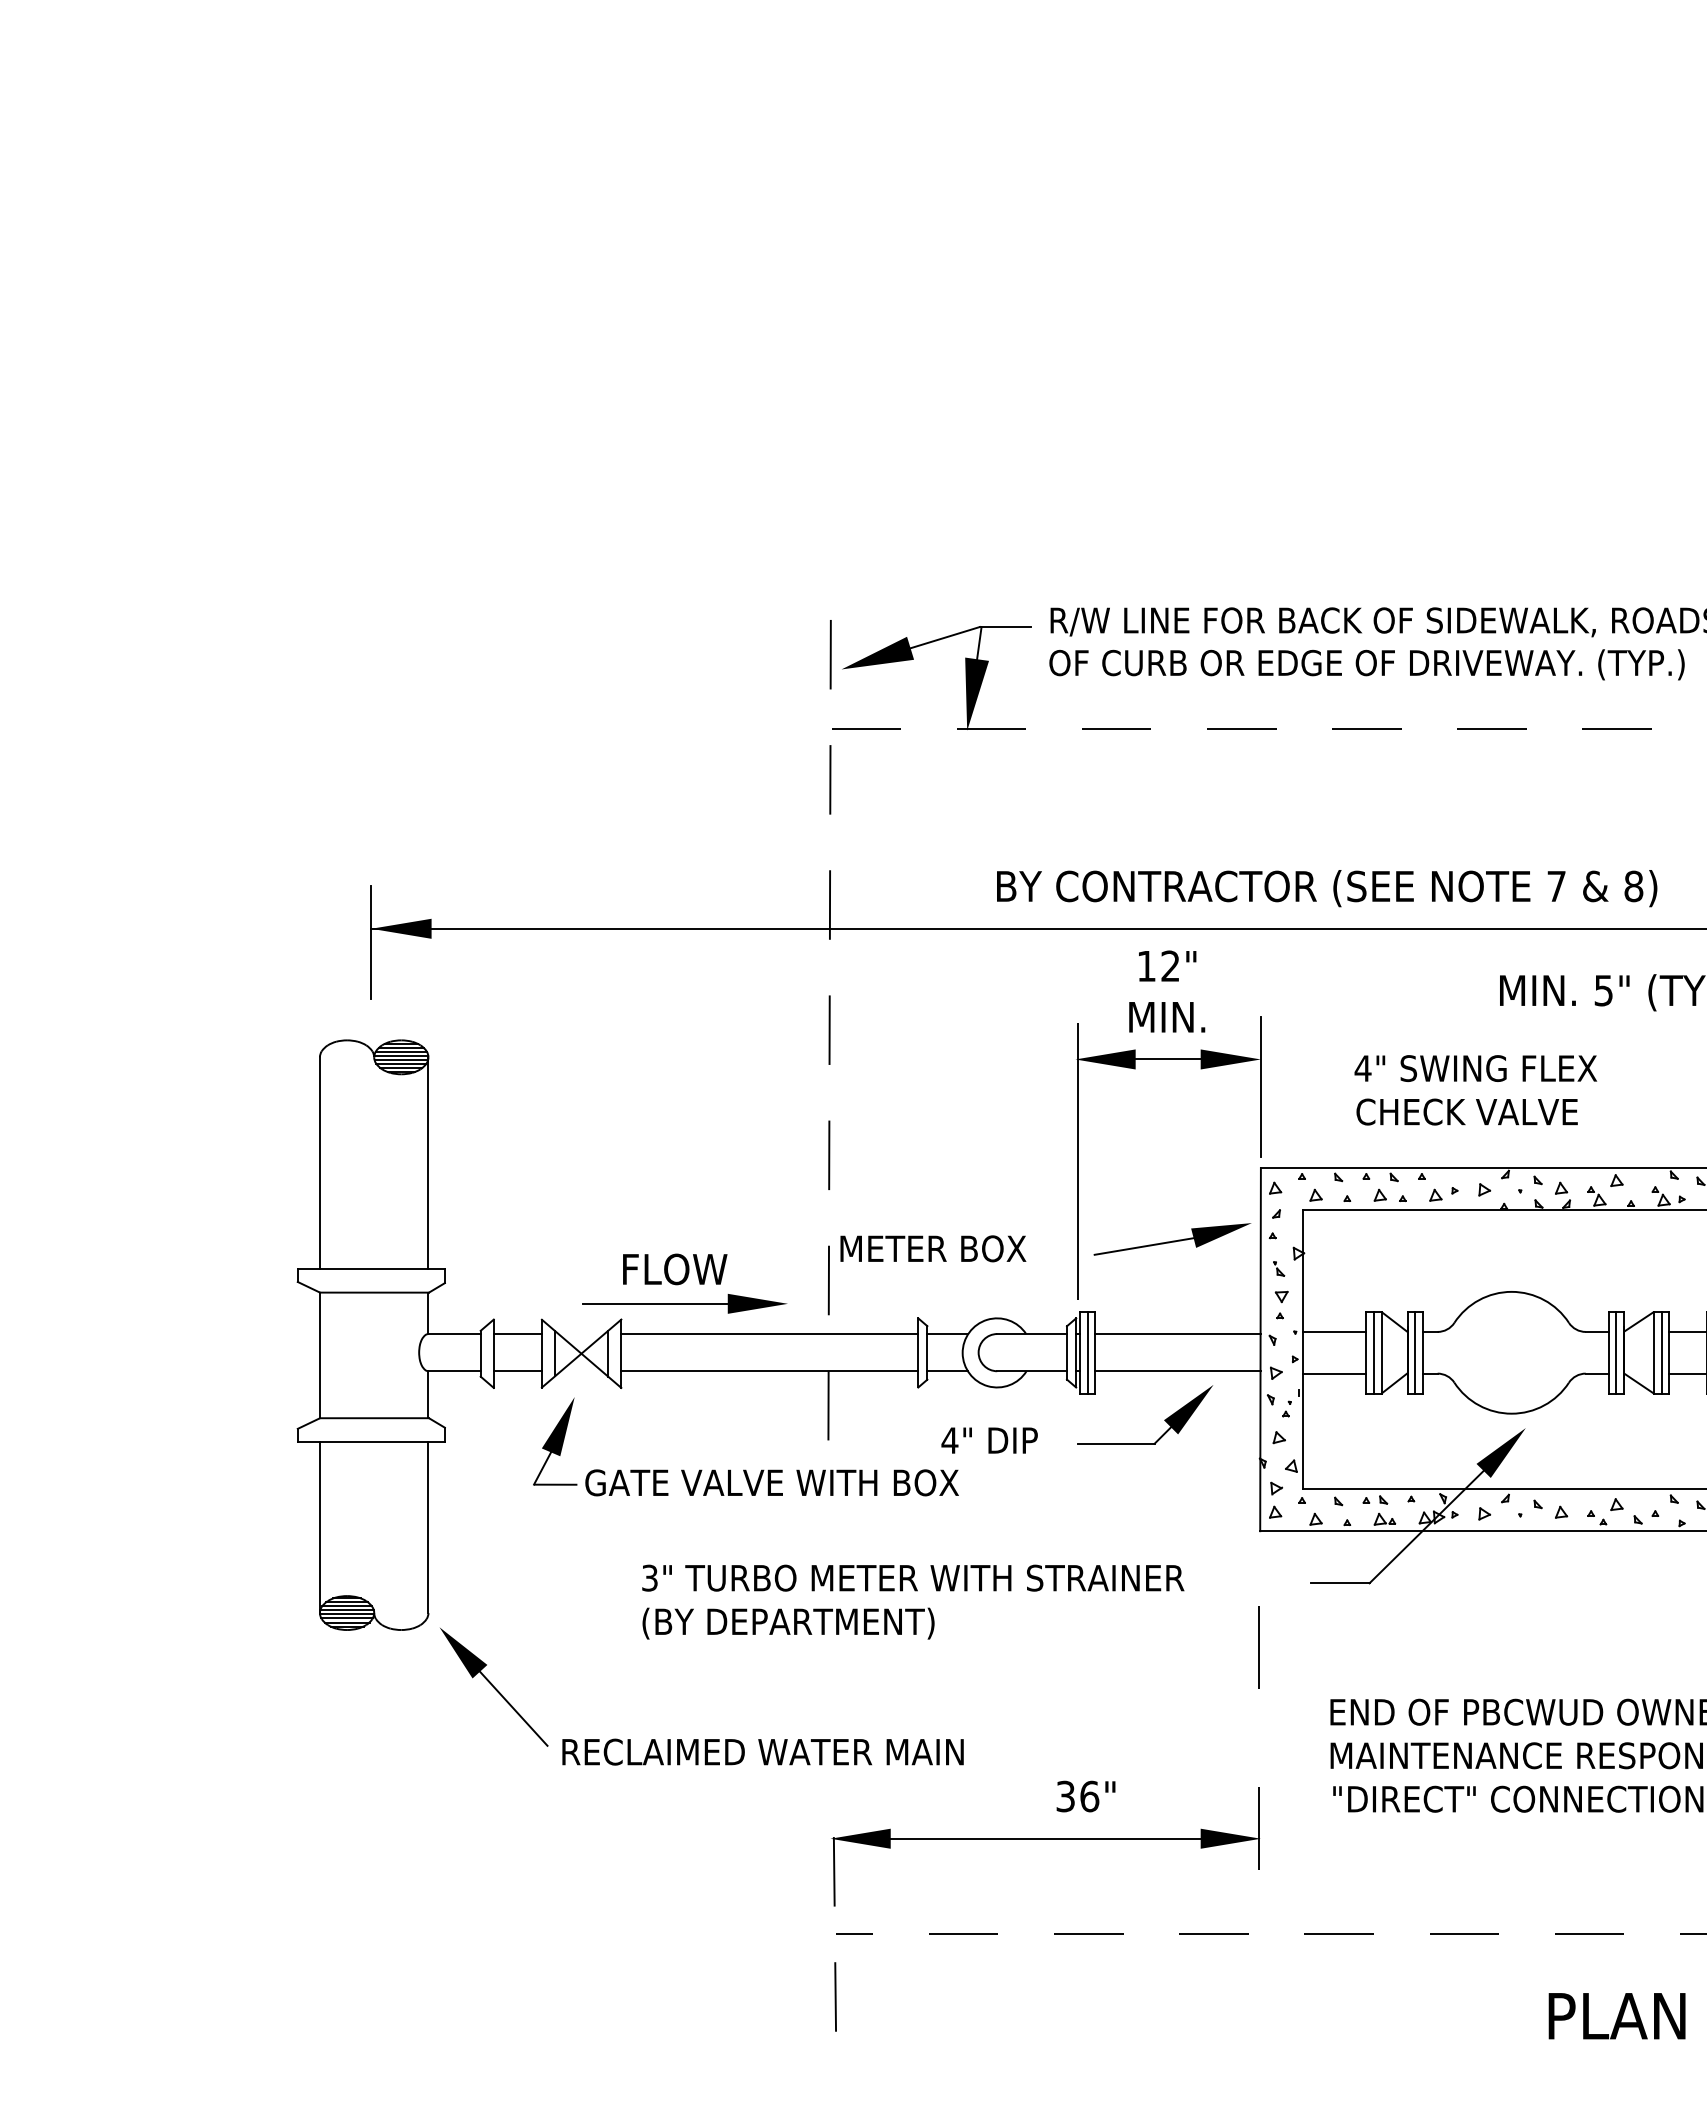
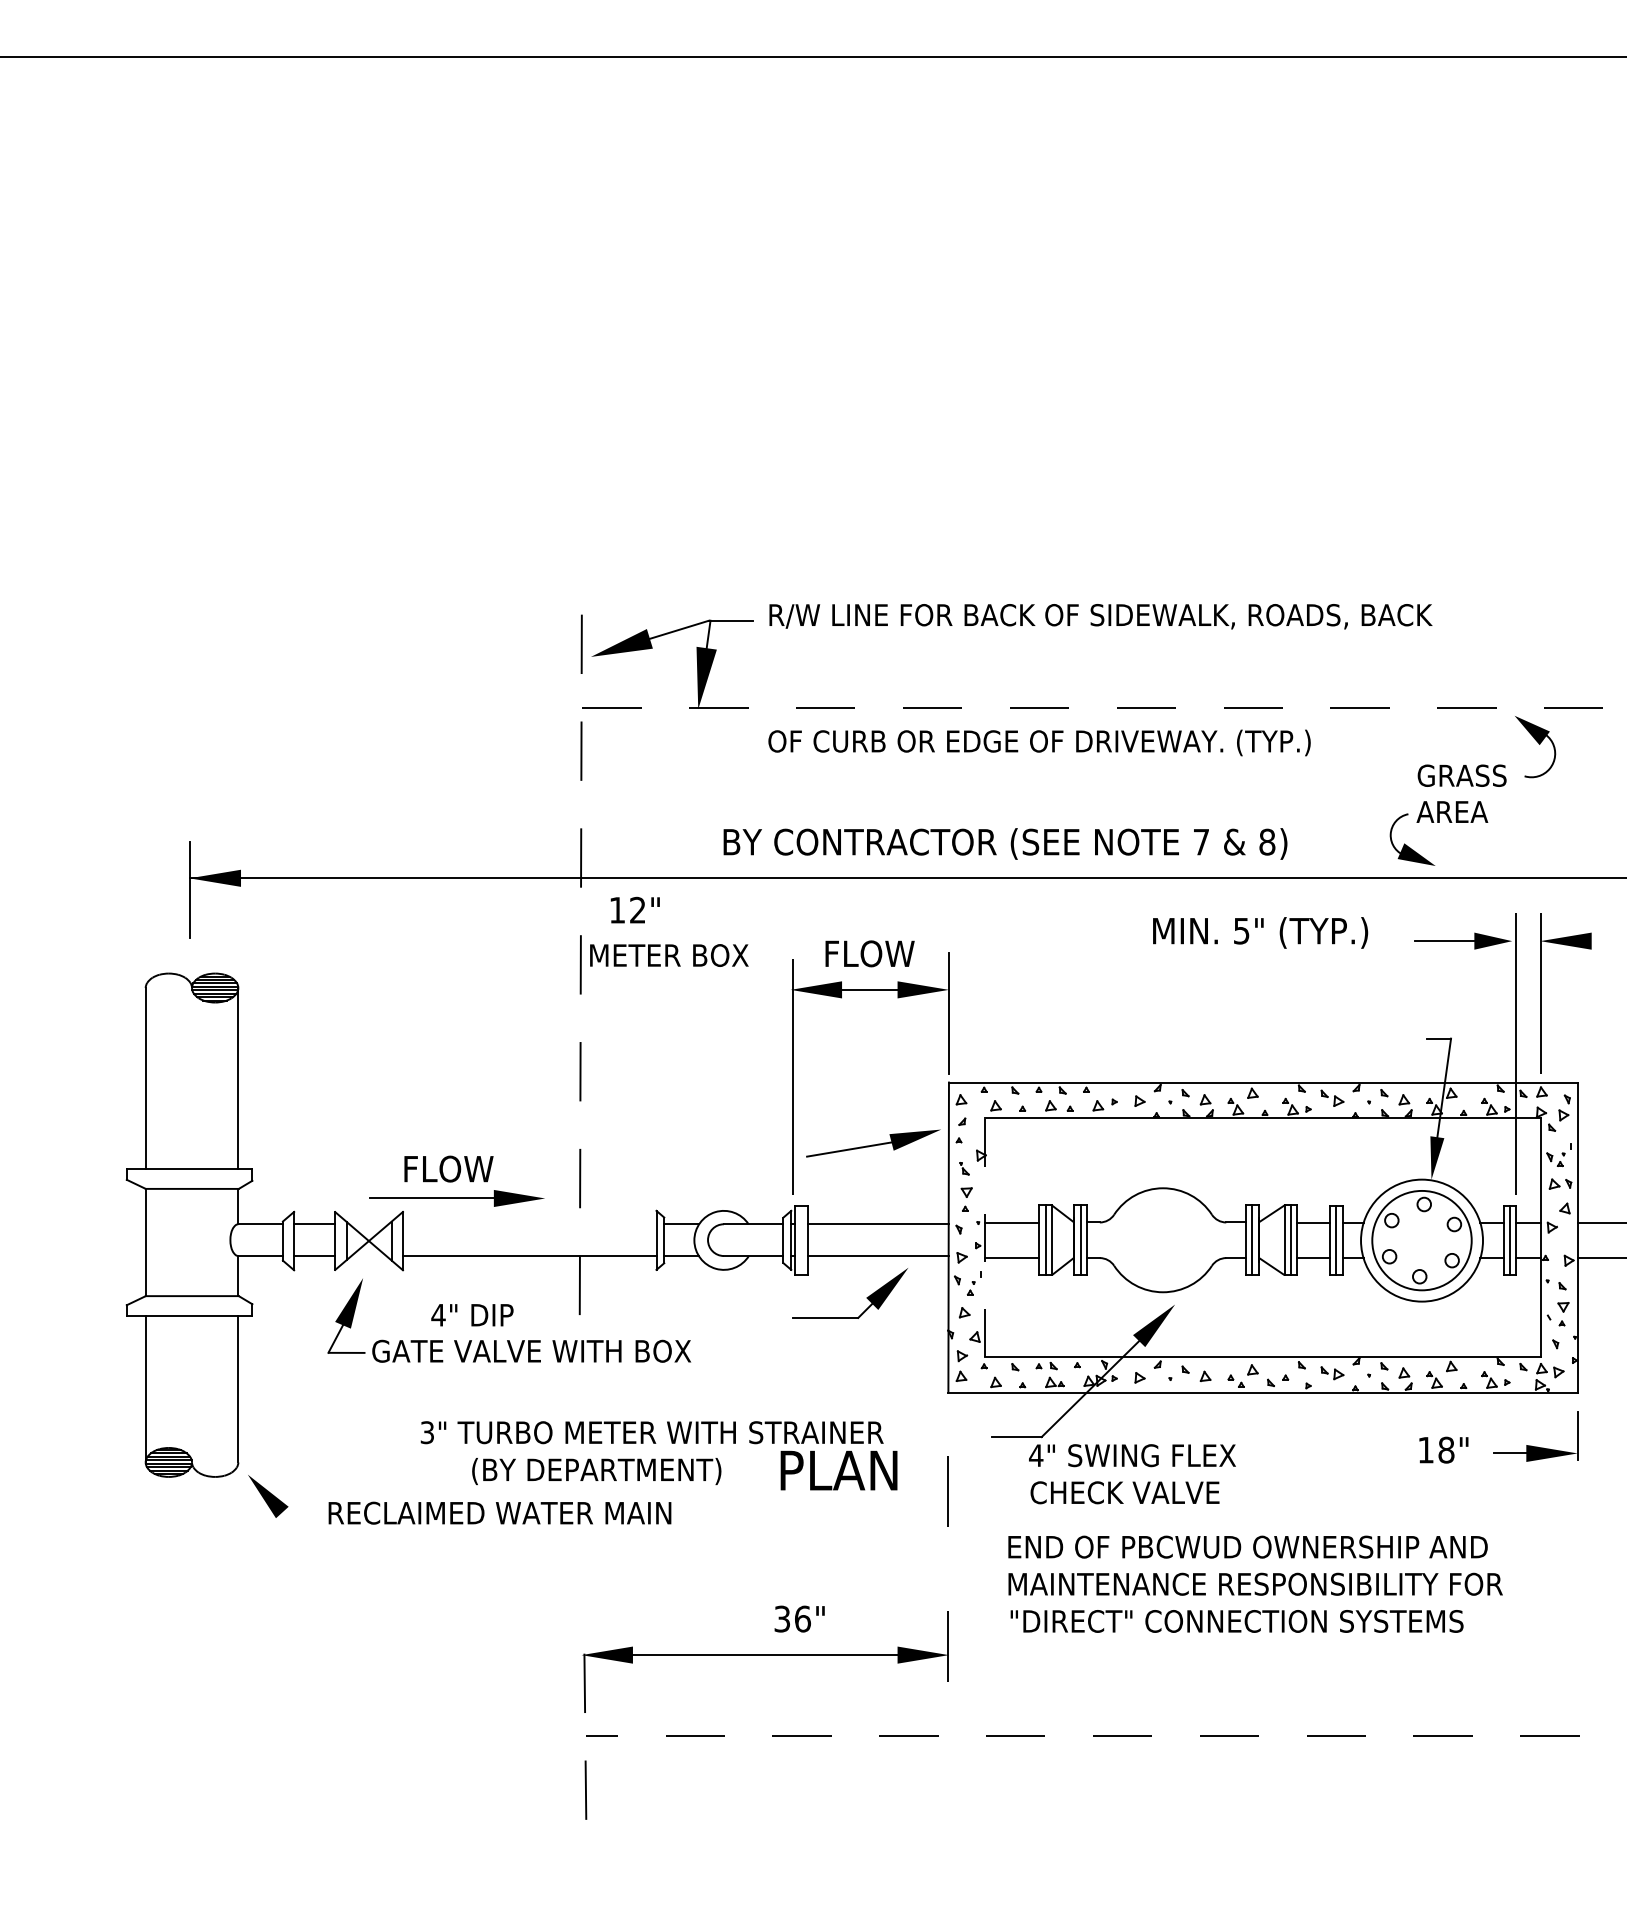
text: (1366, 664) -> (1039, 742), moved
text: (1166, 965) -> (634, 909), moved
text: (1167, 1016) -> (869, 953), MIN. -> FLOW
text: (1475, 1090) -> (1132, 1474), moved
text: (933, 1248) -> (669, 955), moved
line: (769, 1334) -> (529, 1224), removed
line: (1303, 1349) -> (985, 1237), solid -> dashed
line: (1088, 1353) -> (801, 1240), removed
text: (989, 1440) -> (472, 1315), moved
text: (788, 1623) -> (596, 1471), moved
line: (512, 1707) -> (310, 1543), removed
text: (762, 1751) -> (499, 1512), moved
text: (1616, 2016) -> (838, 1470), moved

